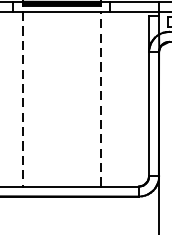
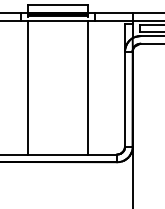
line: (22, 98) -> (28, 87), dashed -> solid
line: (101, 98) -> (88, 87), dashed -> solid

